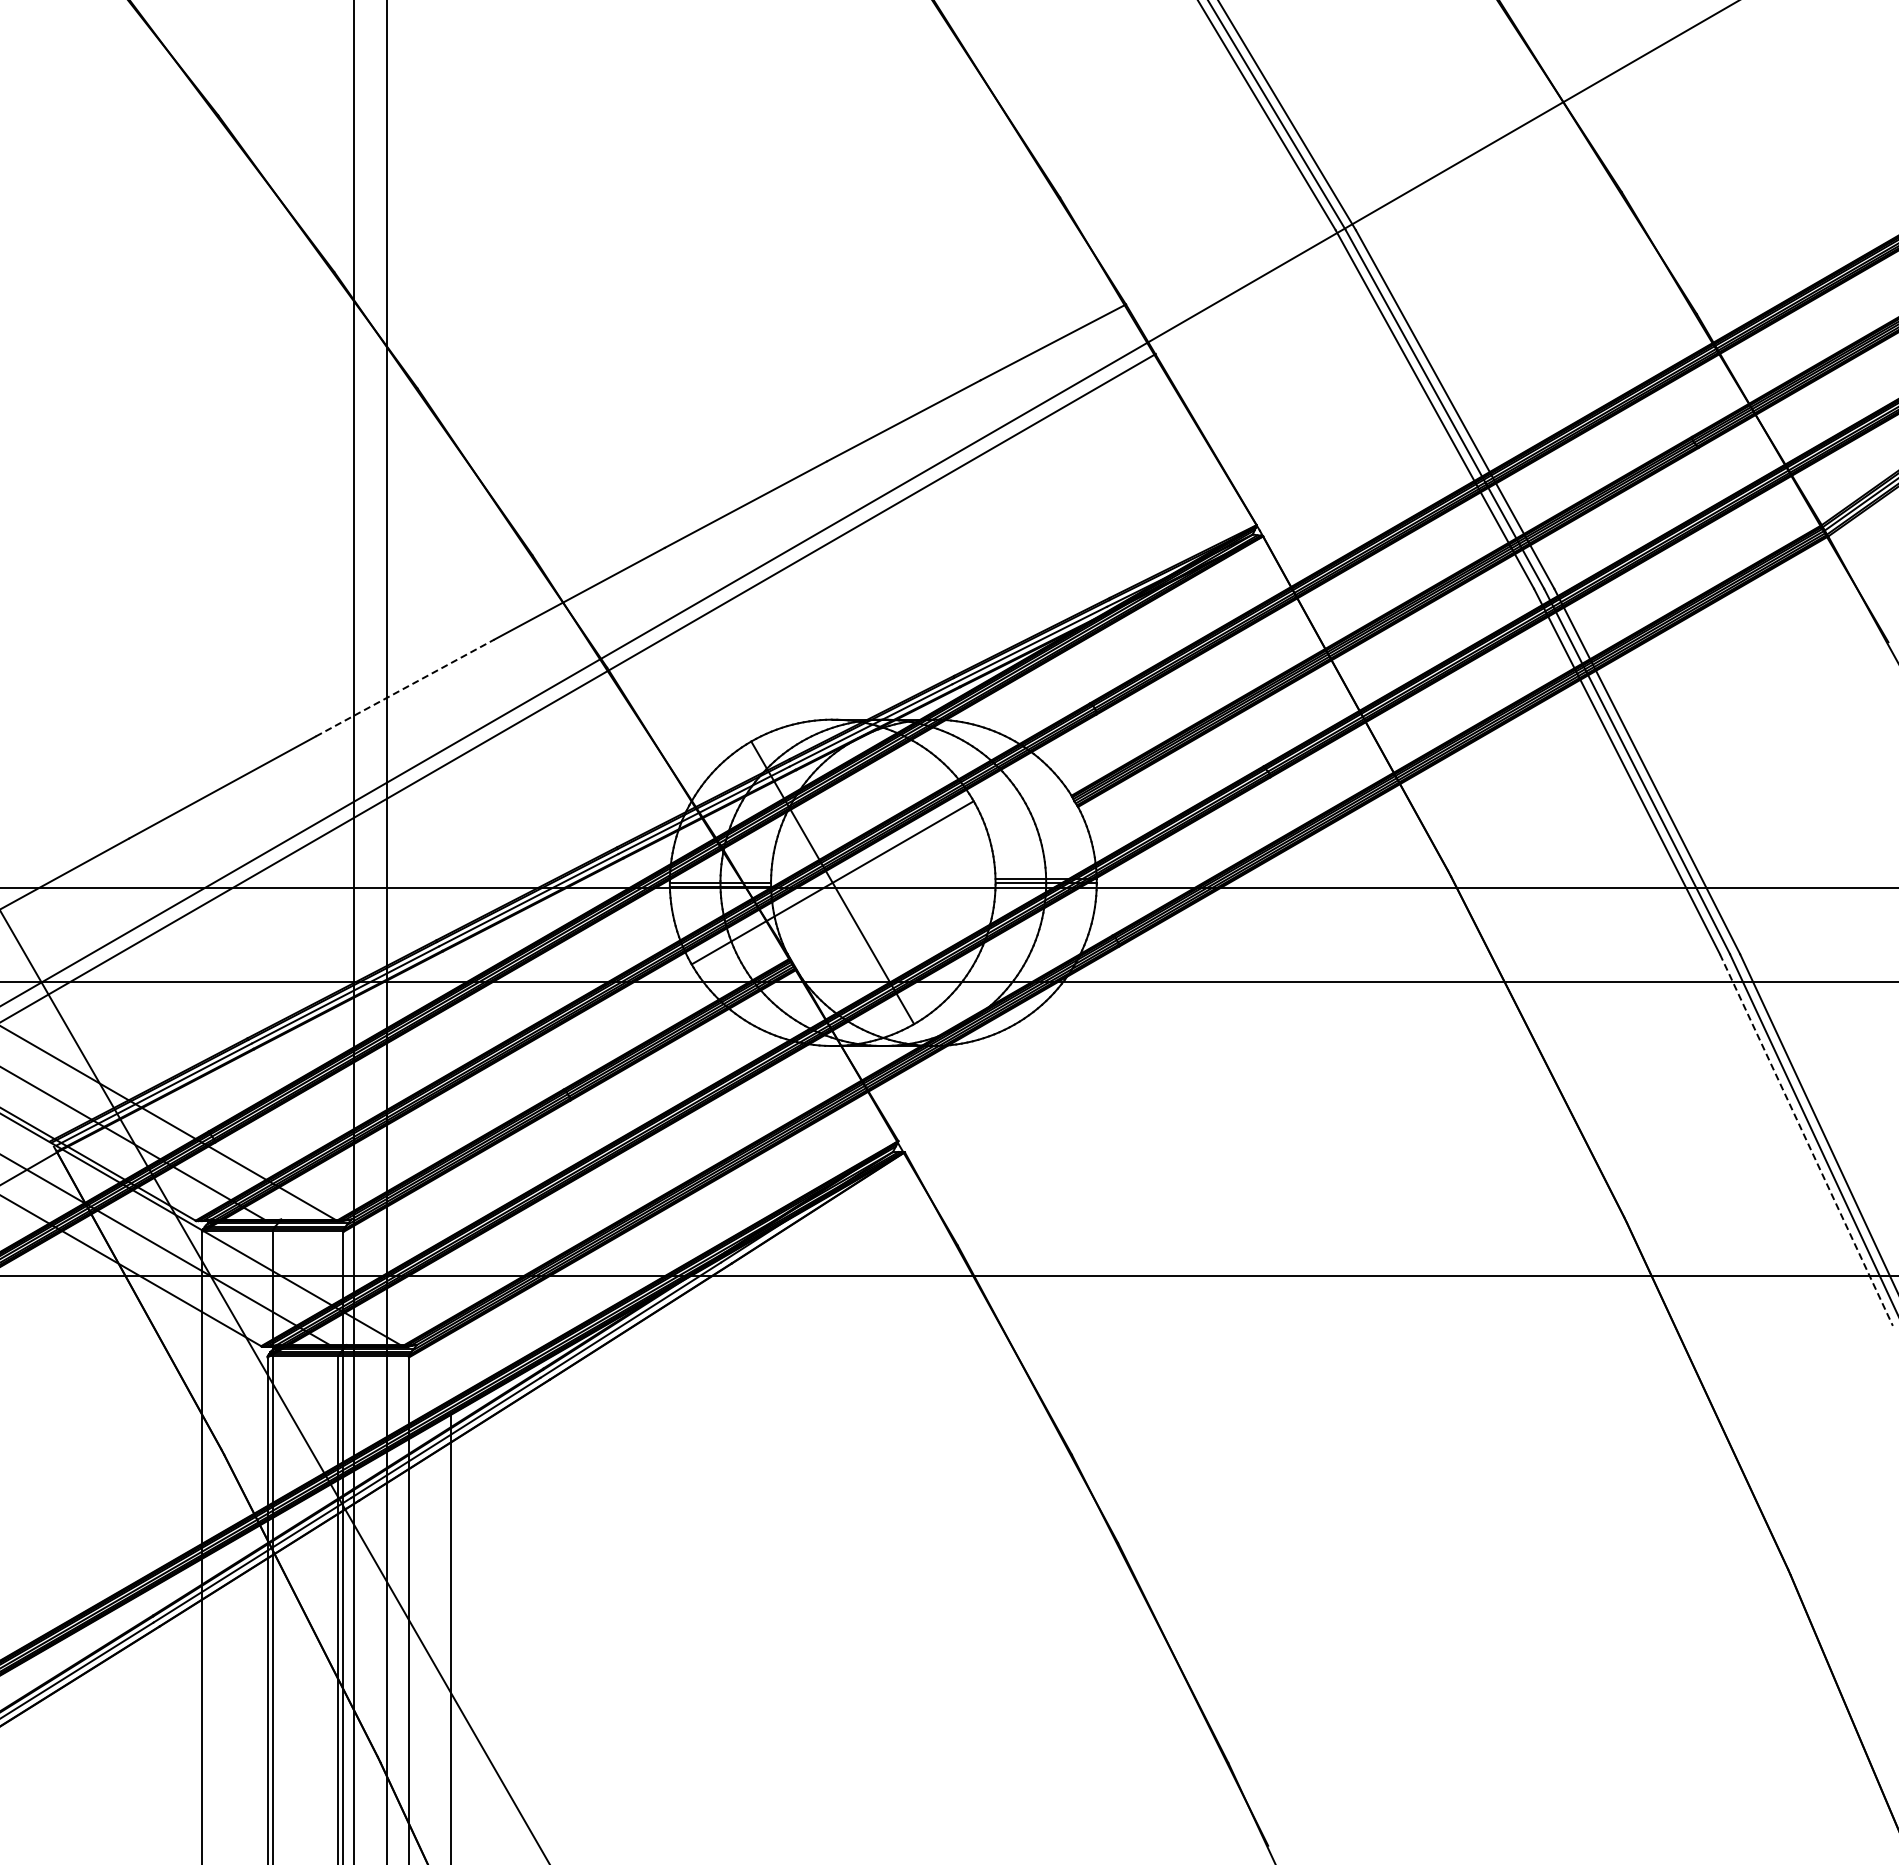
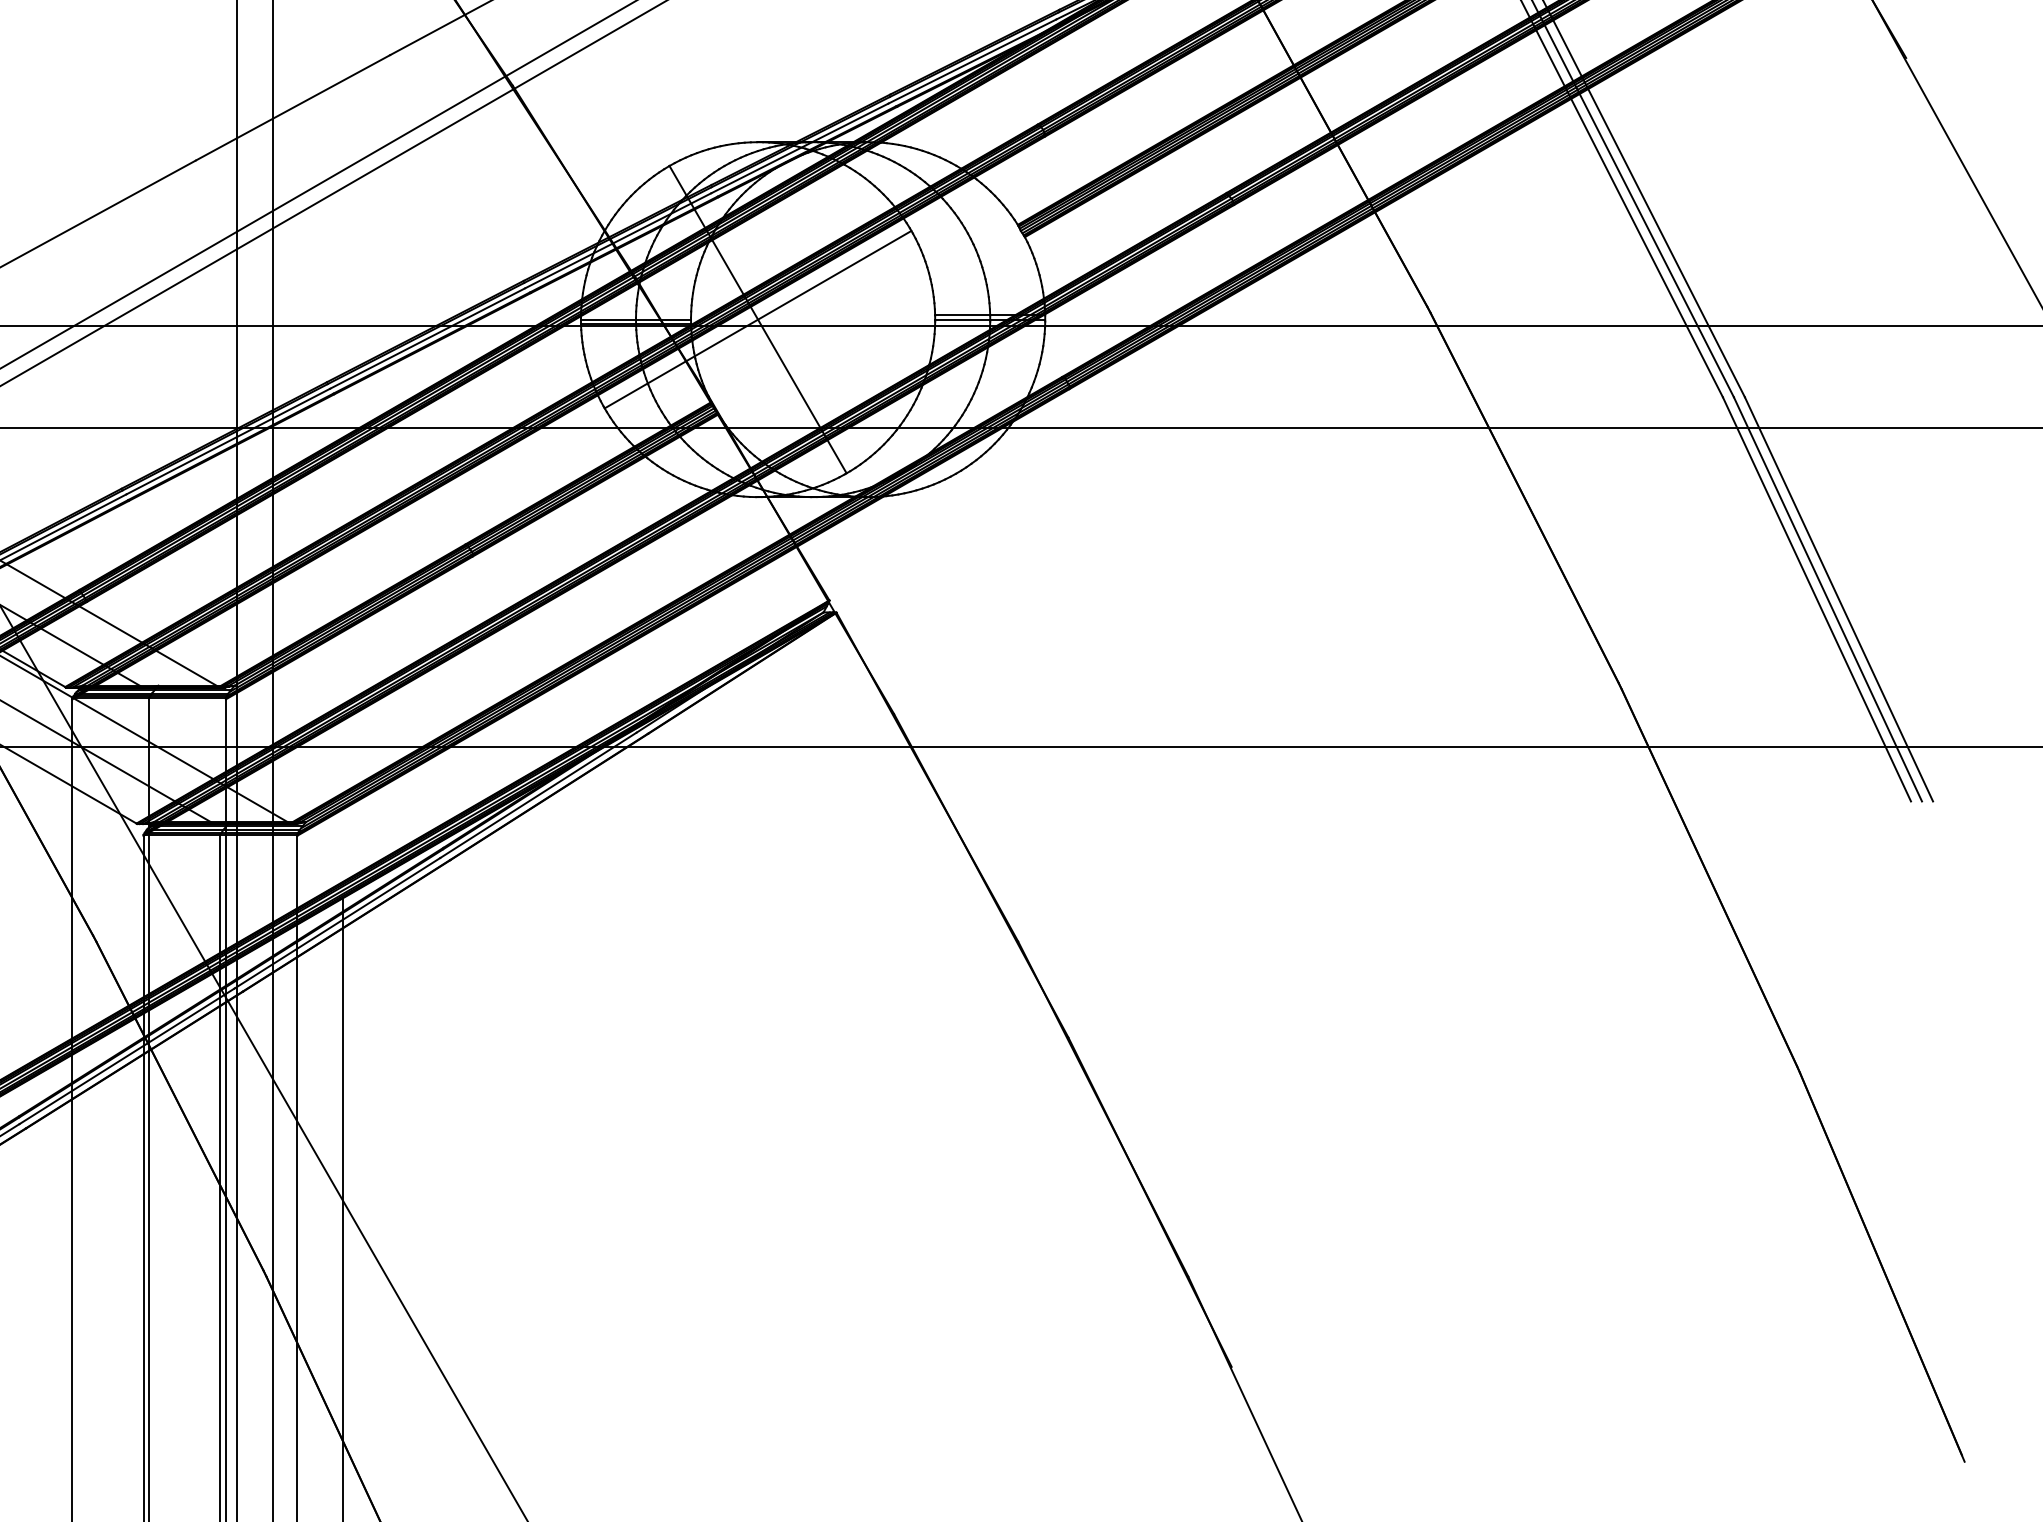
line: (405, 688) -> (293, 108), dashed -> solid
line: (1806, 1140) -> (1817, 599), dashed -> solid

